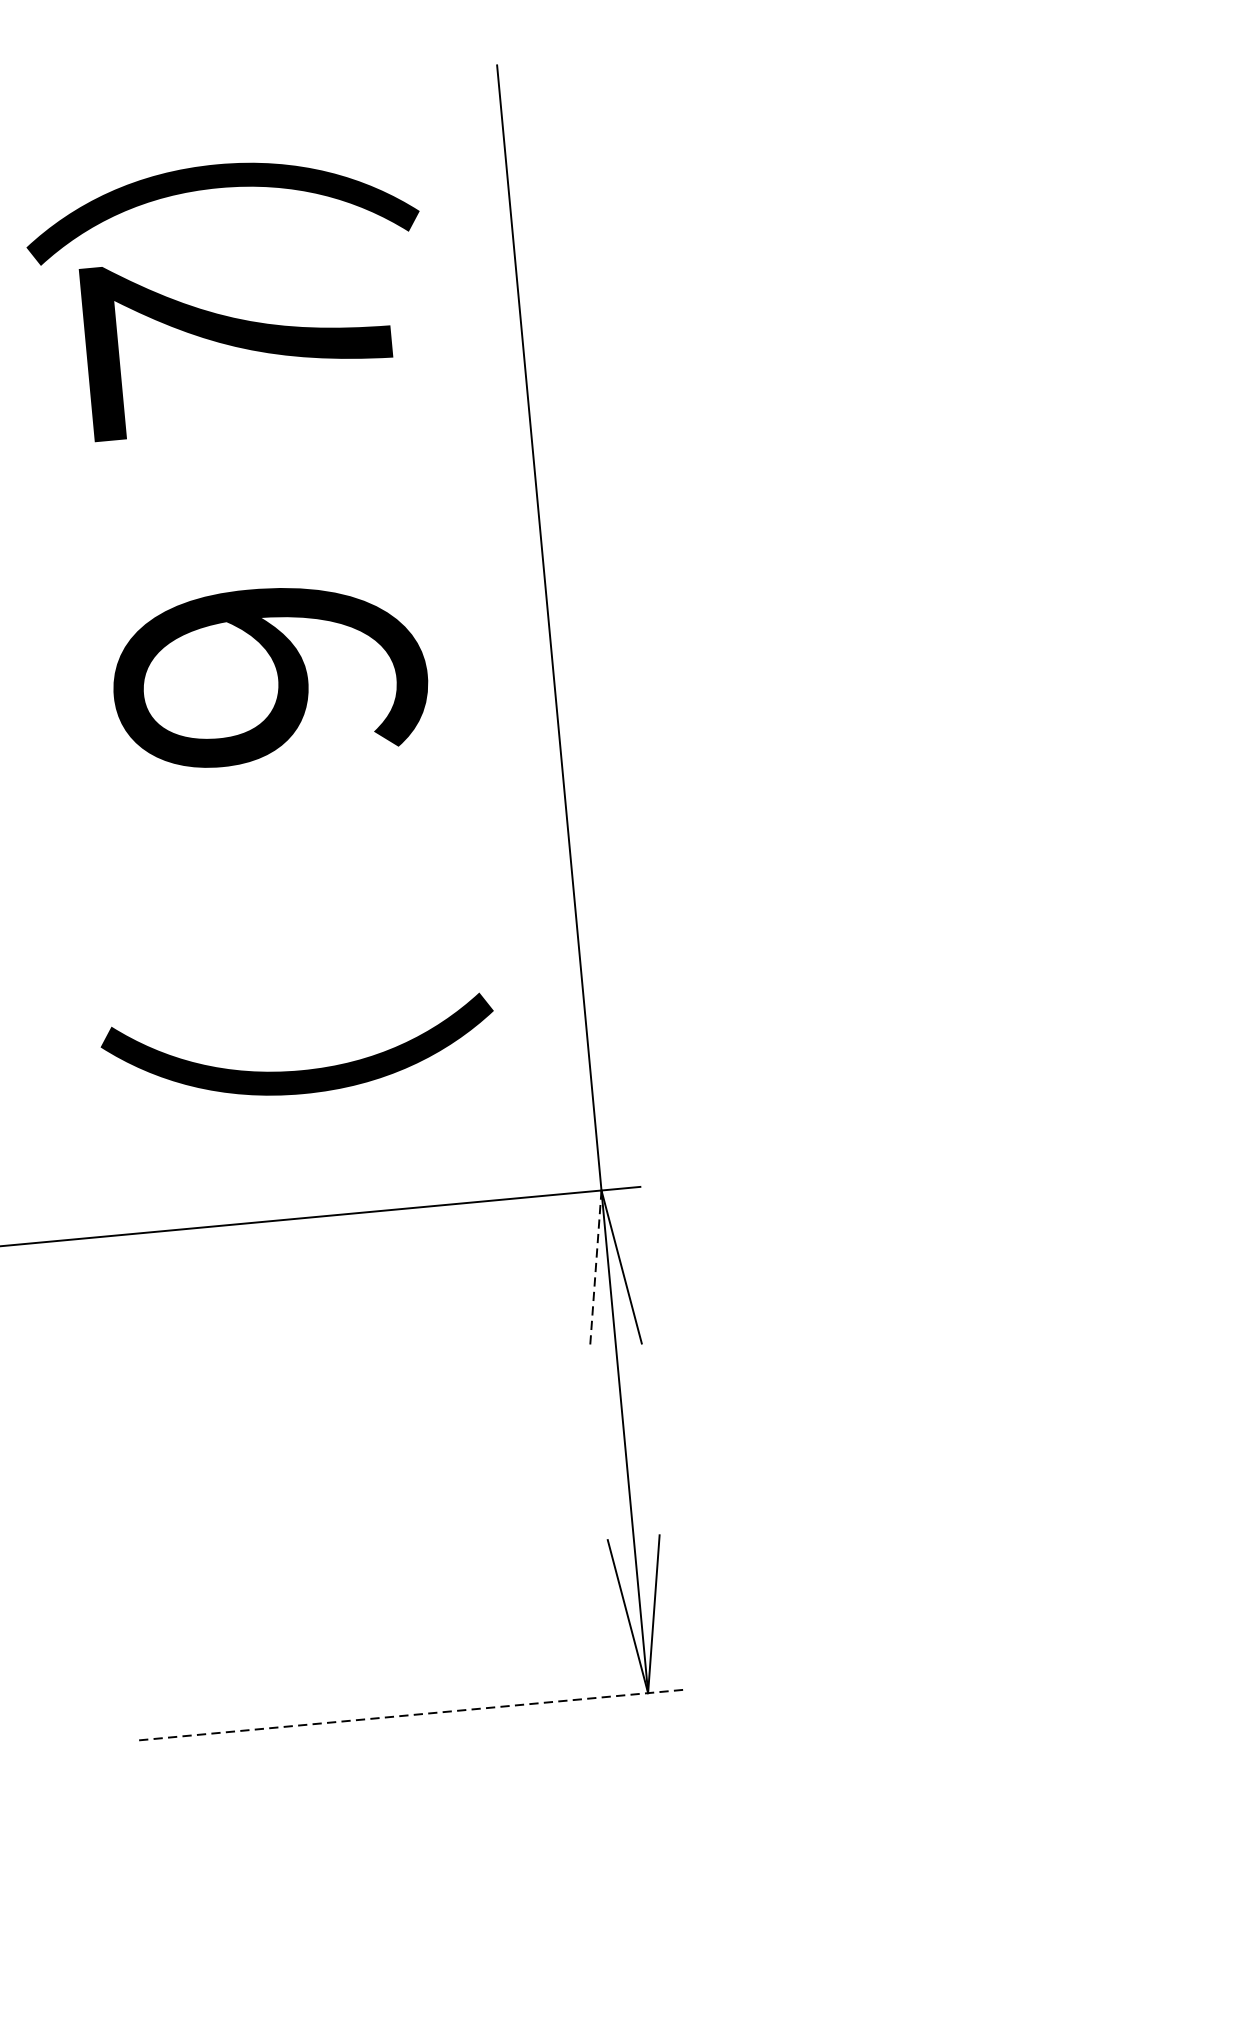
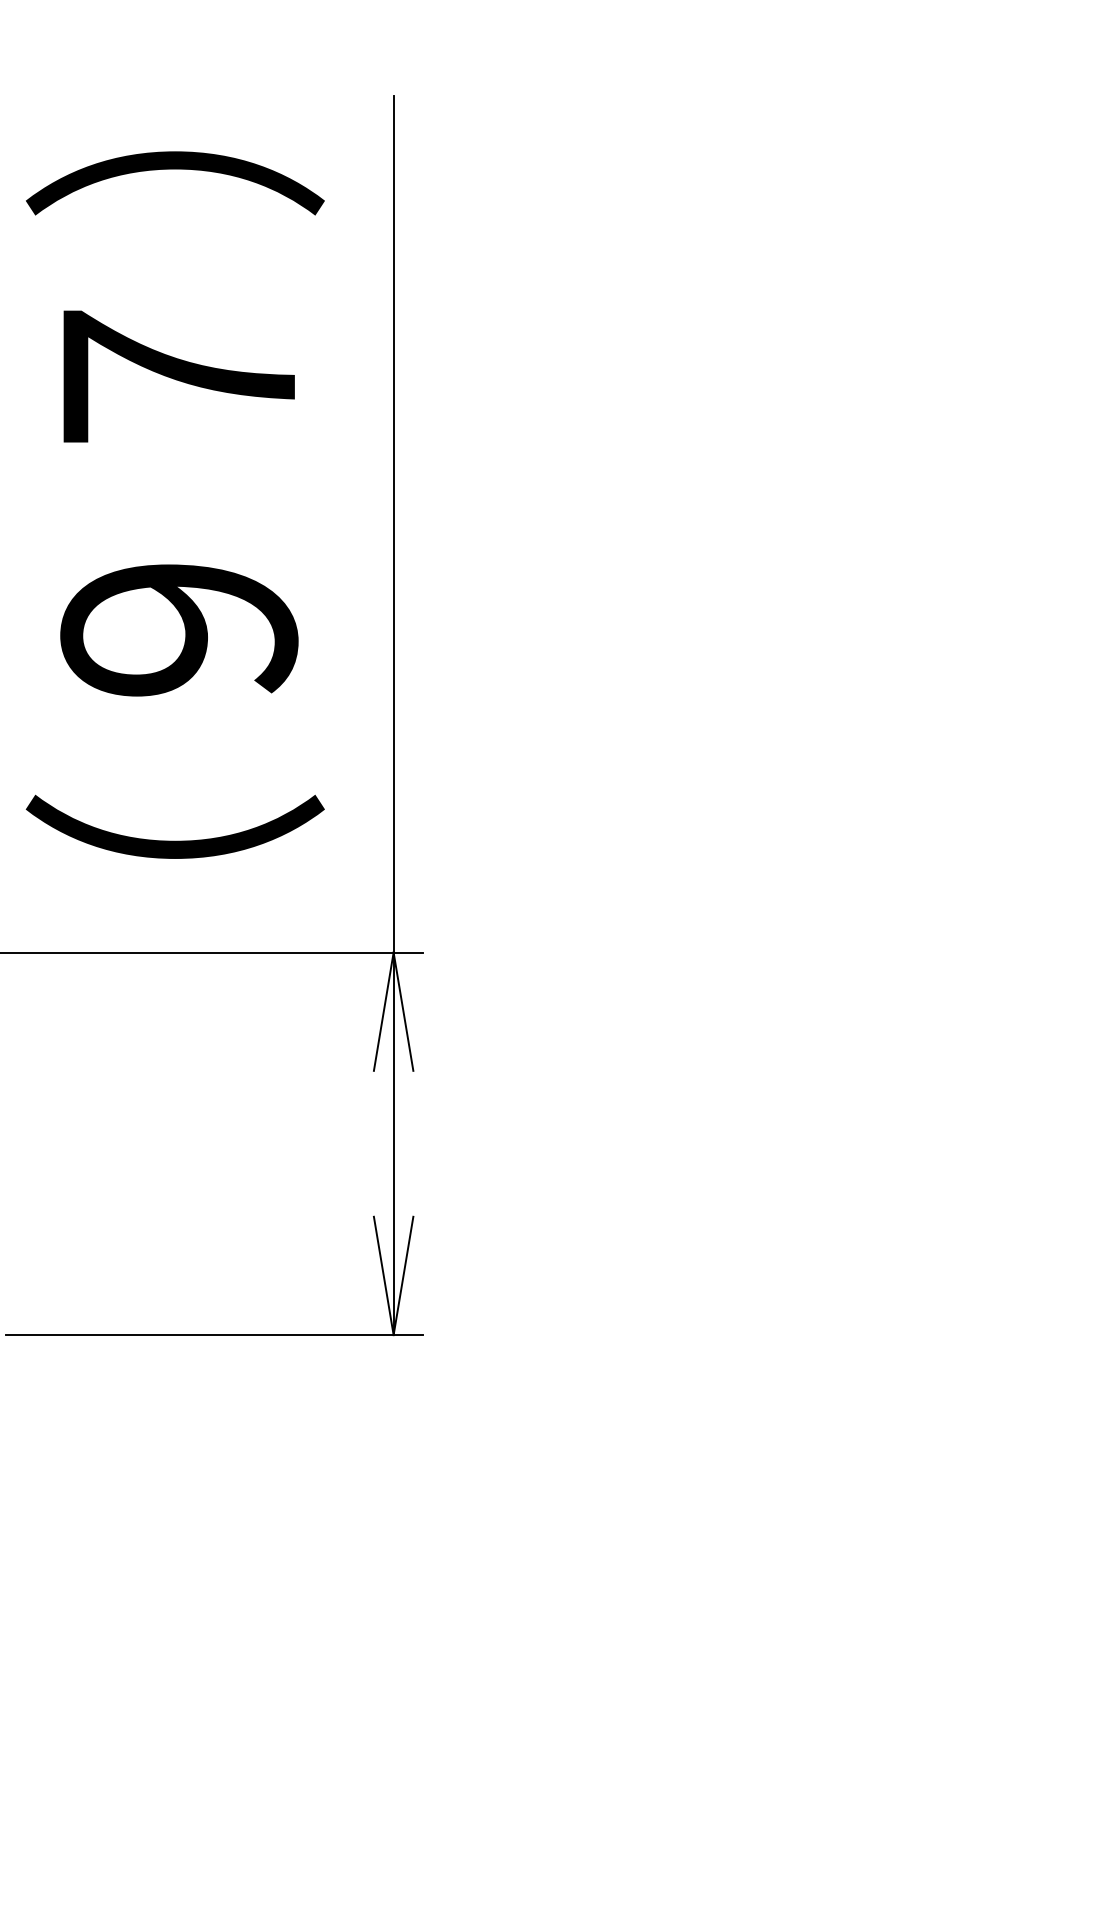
text: (254, 508) -> (179, 503), moved
line: (595, 1269) -> (383, 1011), dashed -> solid
line: (414, 1715) -> (215, 1335), dashed -> solid

